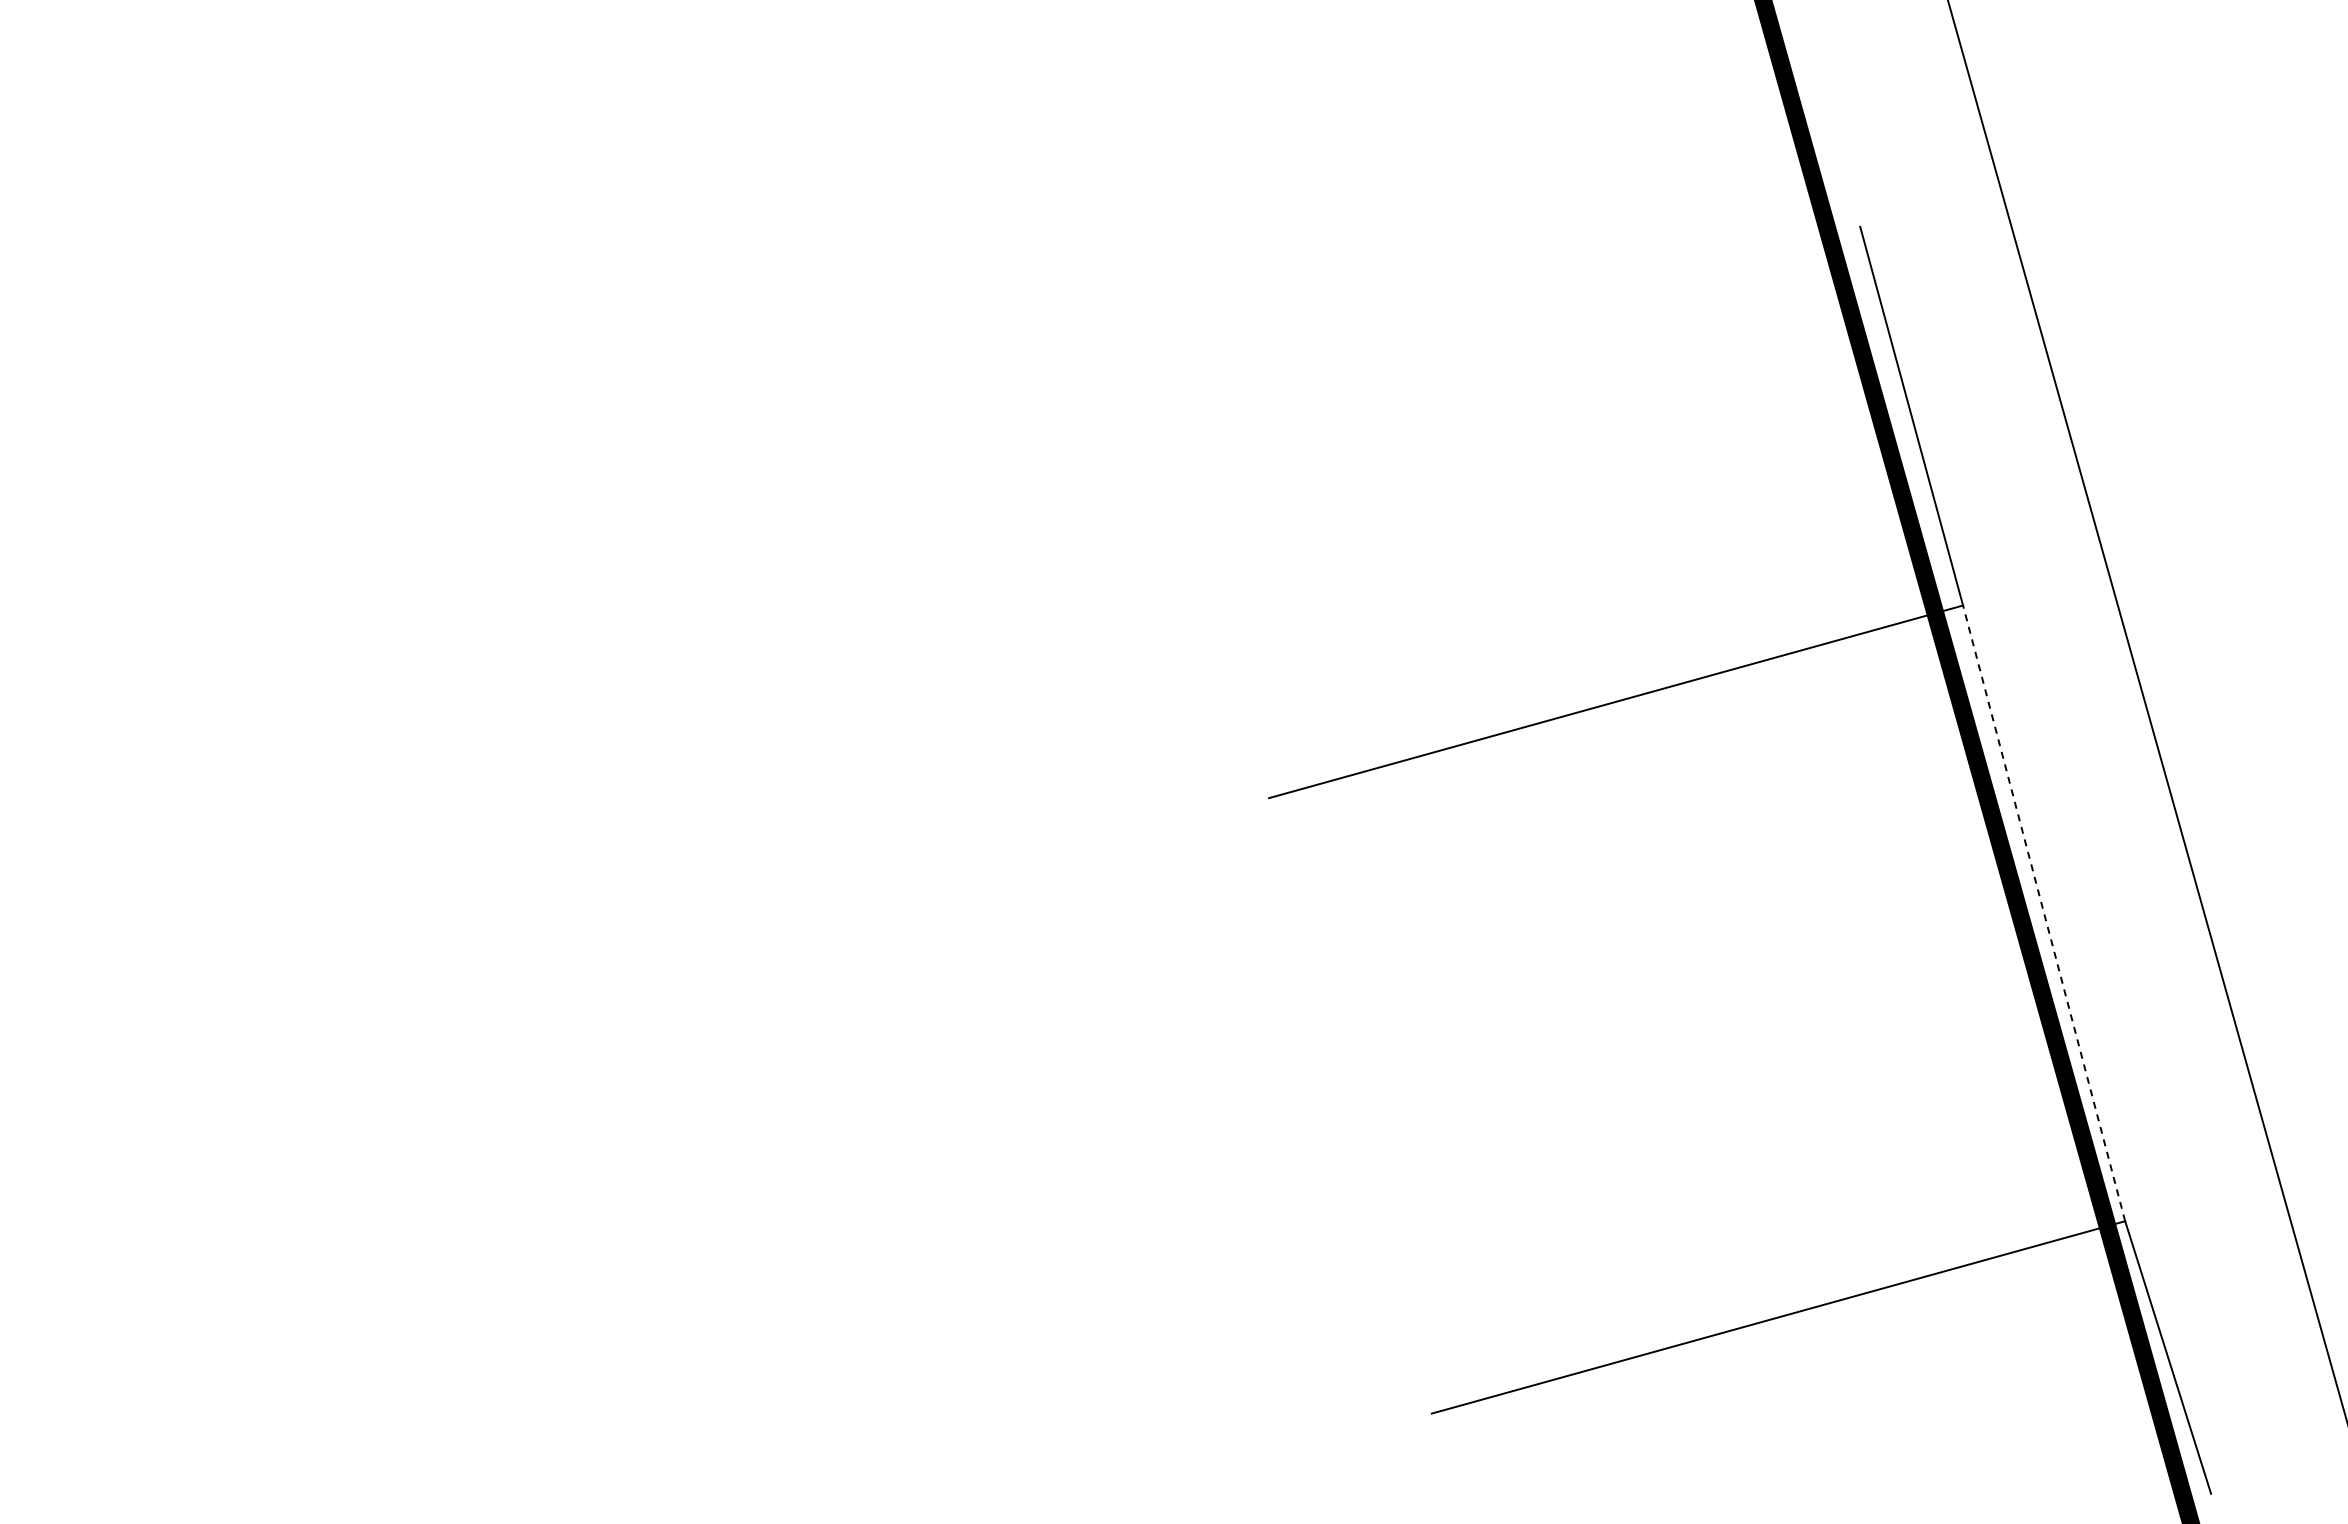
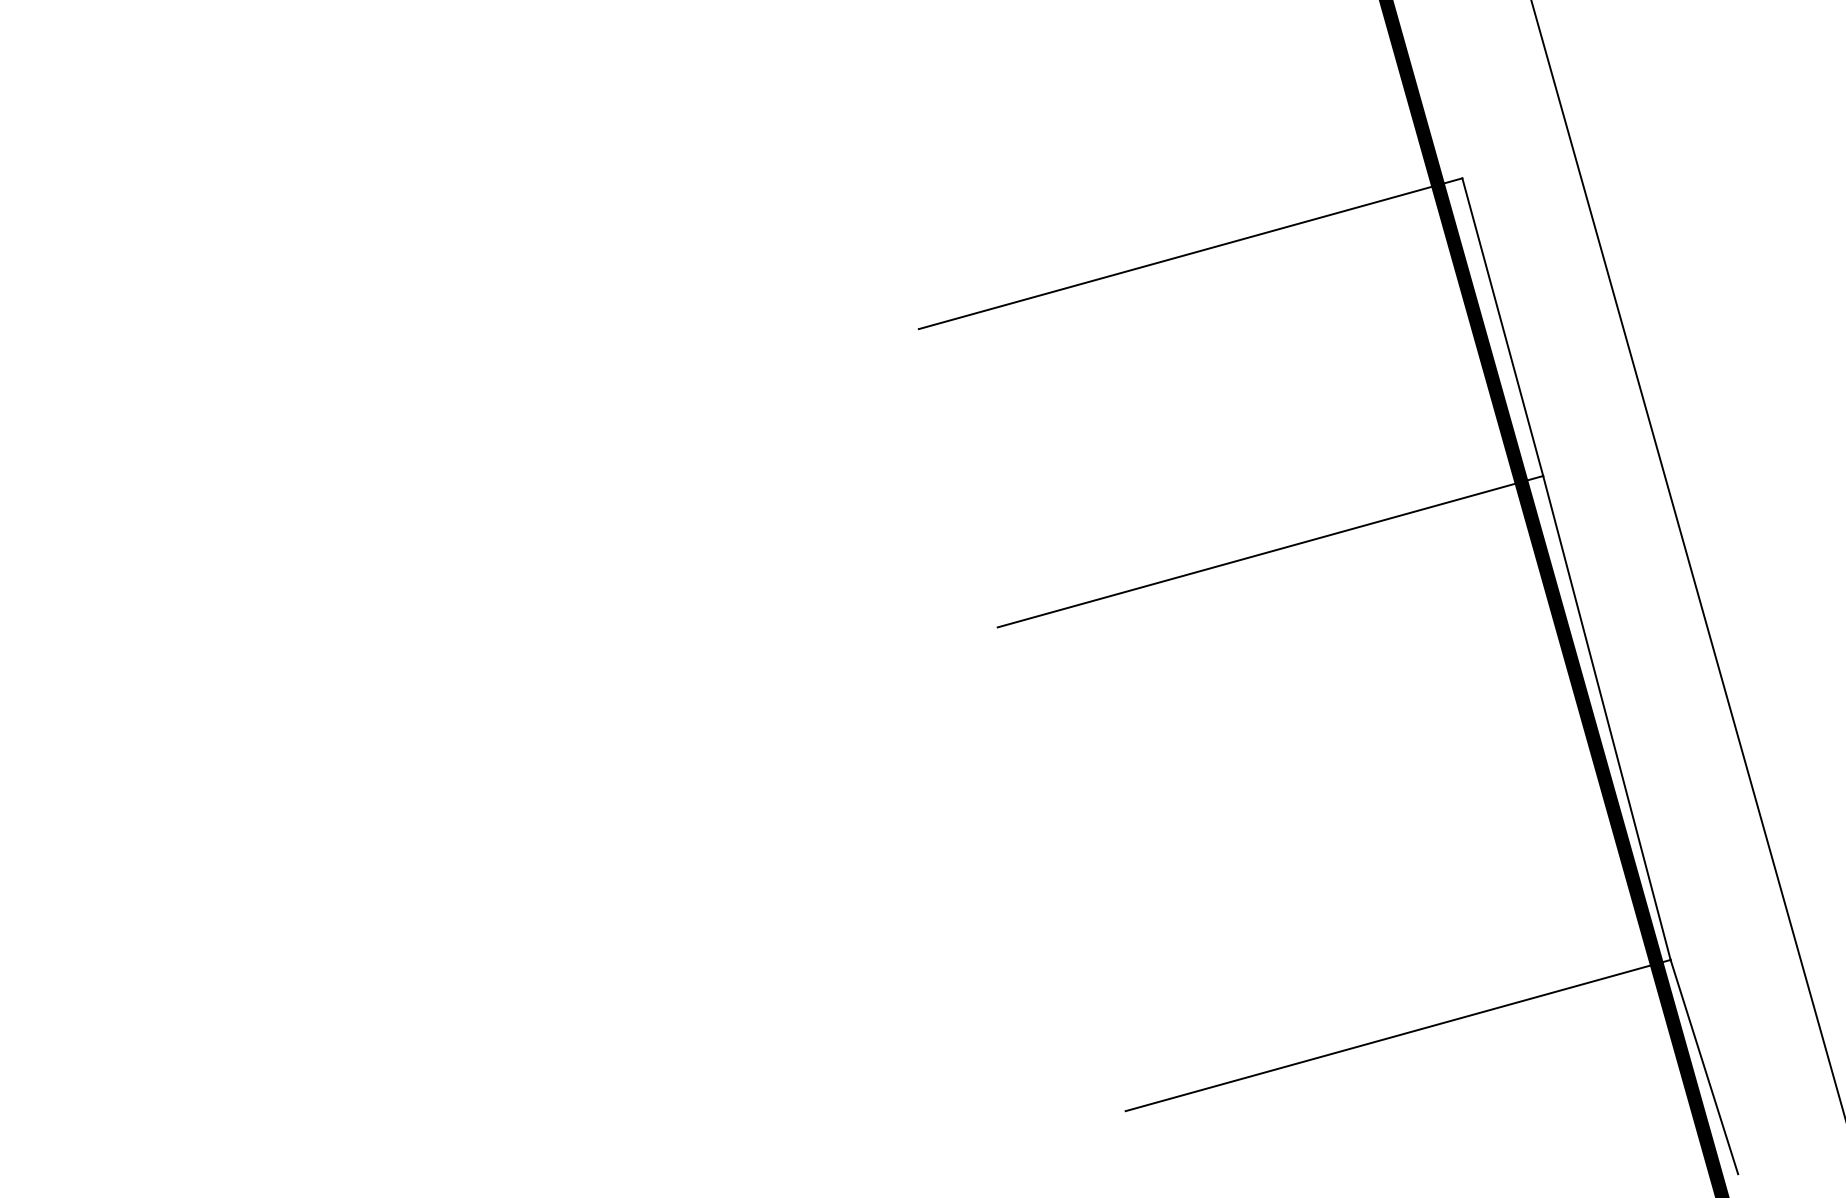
line: (1514, 322) -> (1190, 253), added
line: (2044, 912) -> (1607, 717), dashed -> solid

